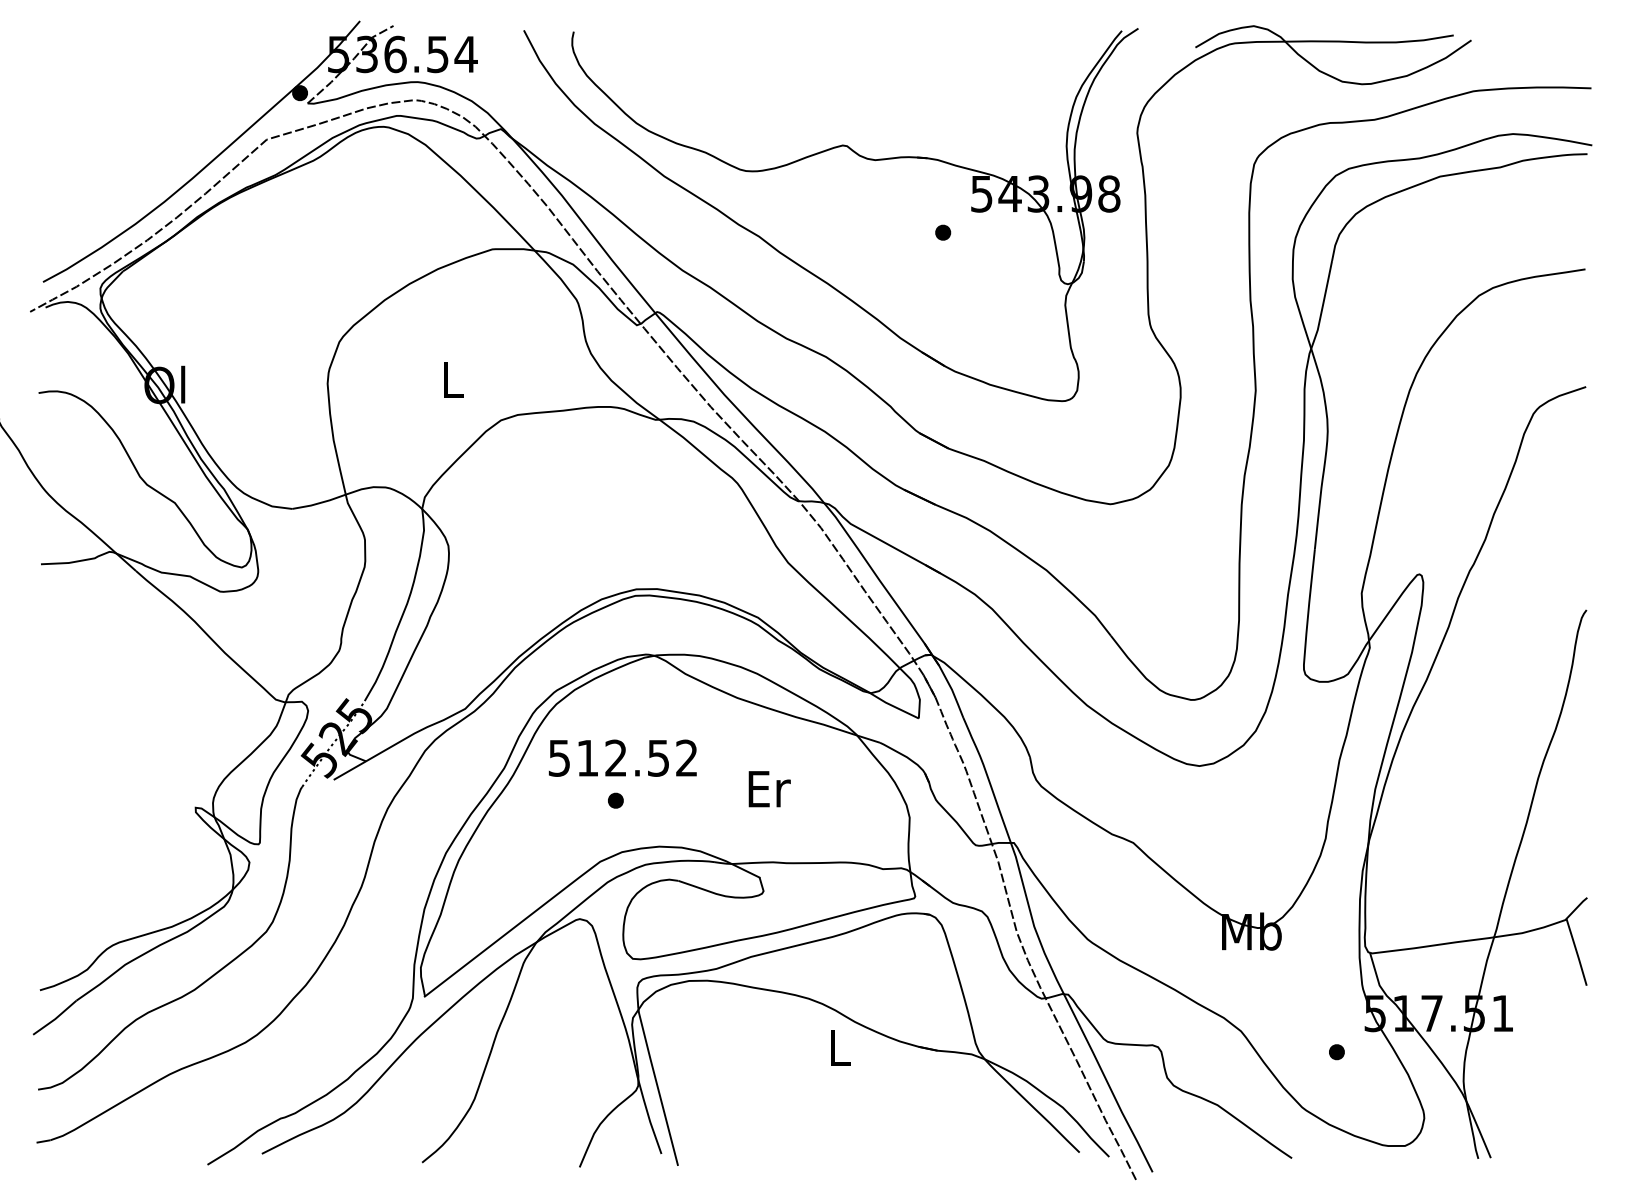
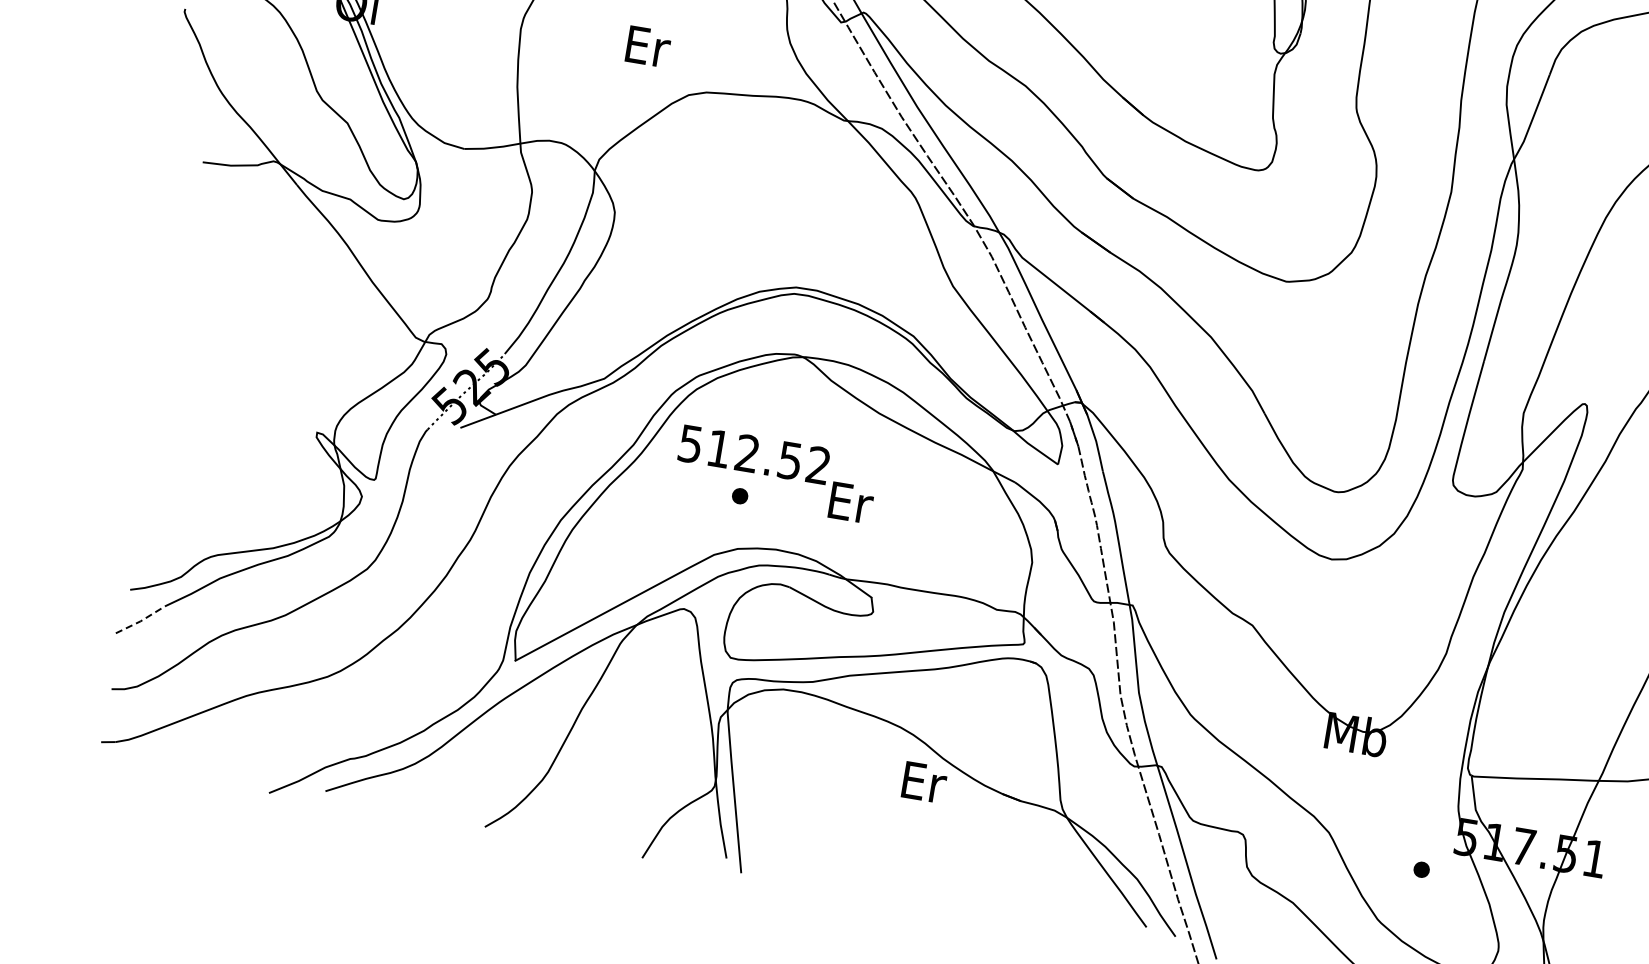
text: (454, 380) -> (648, 47), L -> Er
text: (769, 789) -> (851, 503), moved
line: (55, 1019) -> (140, 621), solid -> dashed
text: (841, 1048) -> (925, 782), L -> Er

